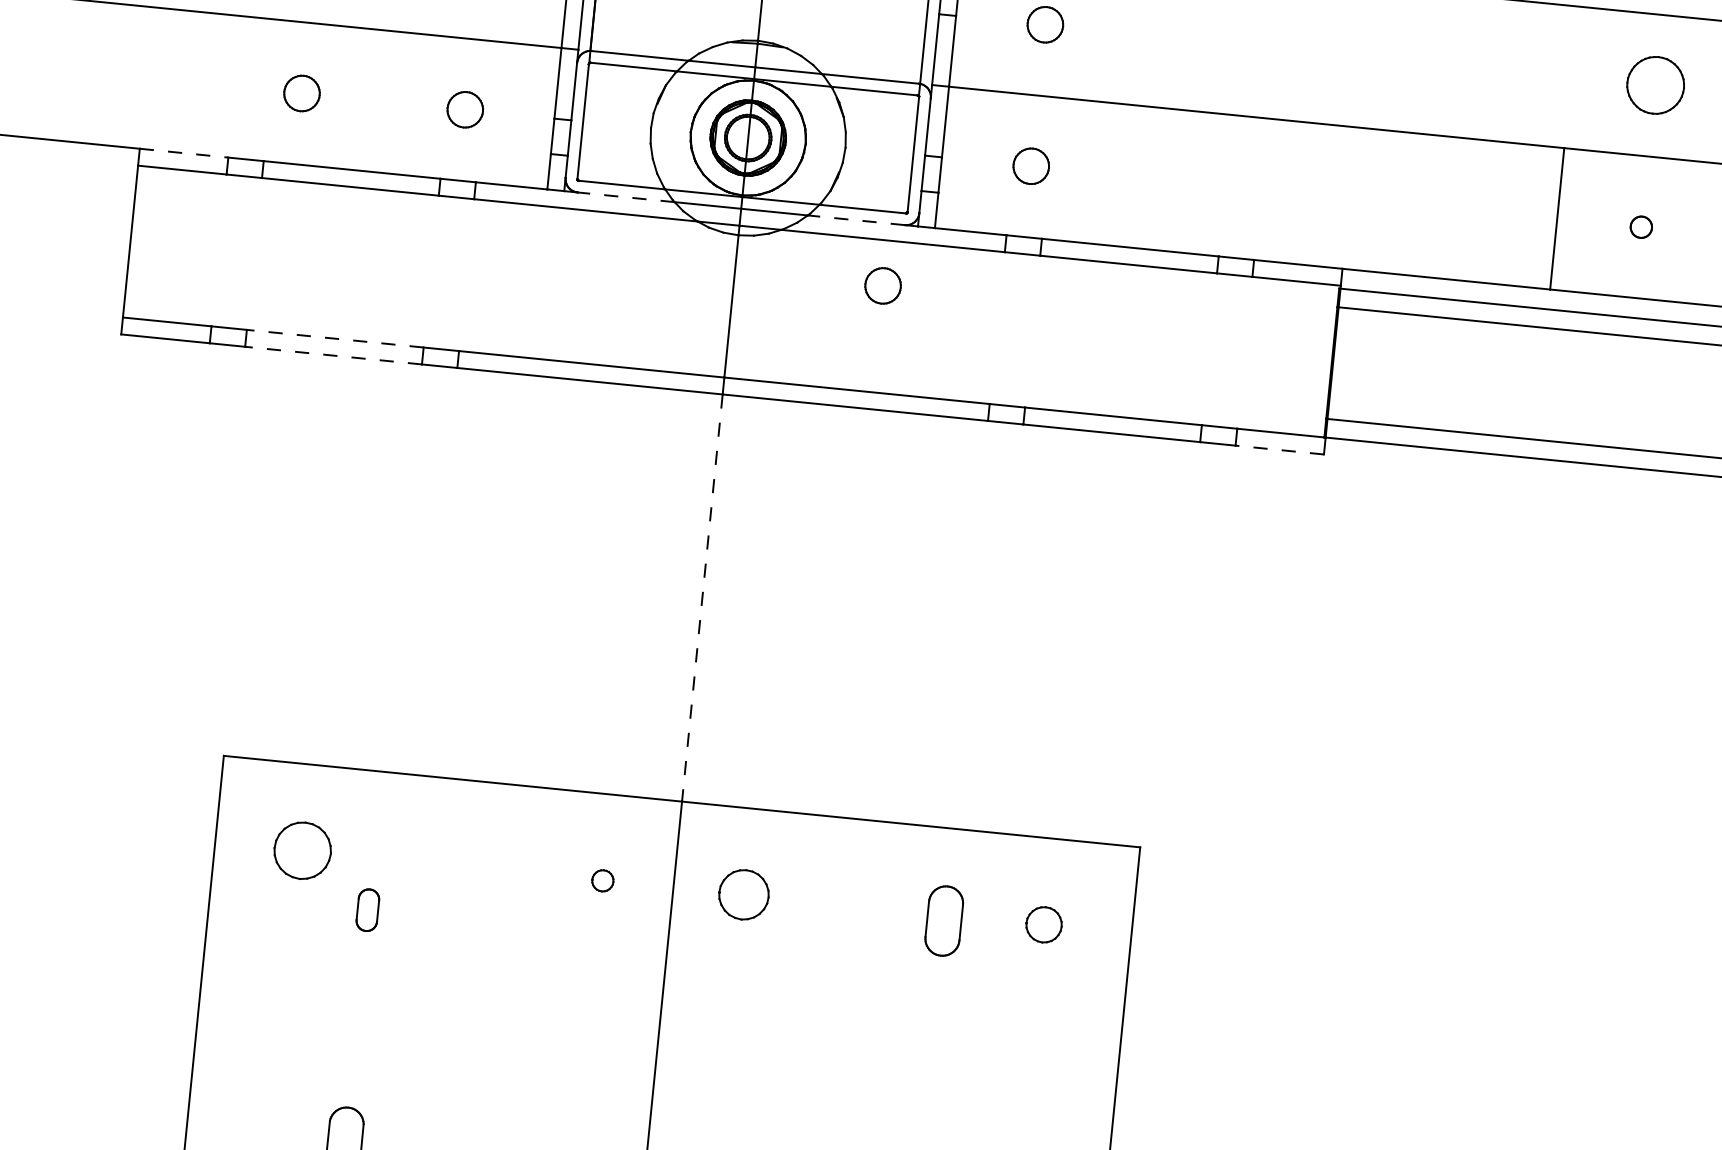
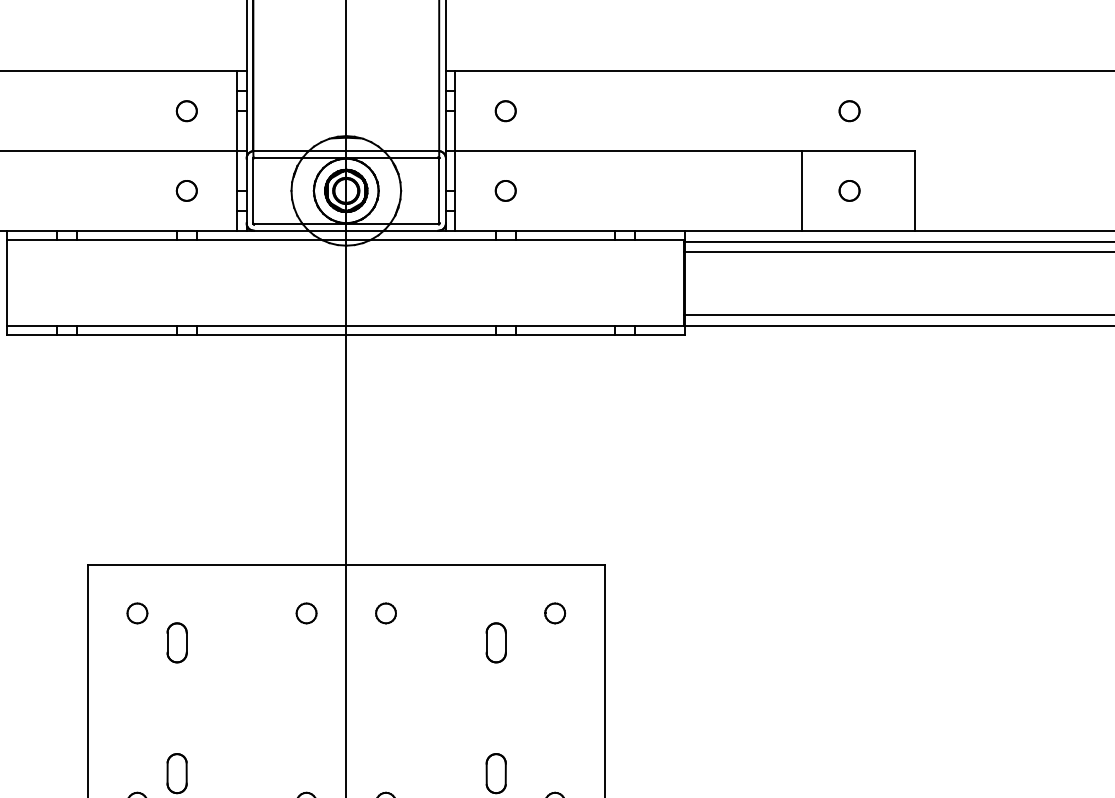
part: (1655, 86) -> (849, 111), size x0.62
part: (301, 92) -> (94, 190), removed
line: (184, 152) -> (32, 230), dashed -> solid
line: (624, 196) -> (280, 230), dashed -> solid
line: (855, 219) -> (410, 230), dashed -> solid
part: (1641, 226) -> (849, 190), size x1.67
part: (882, 285) -> (429, 265), removed
line: (336, 338) -> (127, 325), dashed -> solid
line: (334, 355) -> (127, 335), dashed -> solid
line: (1280, 450) -> (660, 335), dashed -> solid
line: (702, 598) -> (346, 450), dashed -> solid
part: (302, 851) -> (137, 613), size x0.62
part: (602, 880) -> (306, 613), size x1.67
part: (742, 894) -> (385, 613), size x0.71
part: (366, 909) -> (176, 642), size x1.67
part: (942, 920) -> (495, 642), moved

